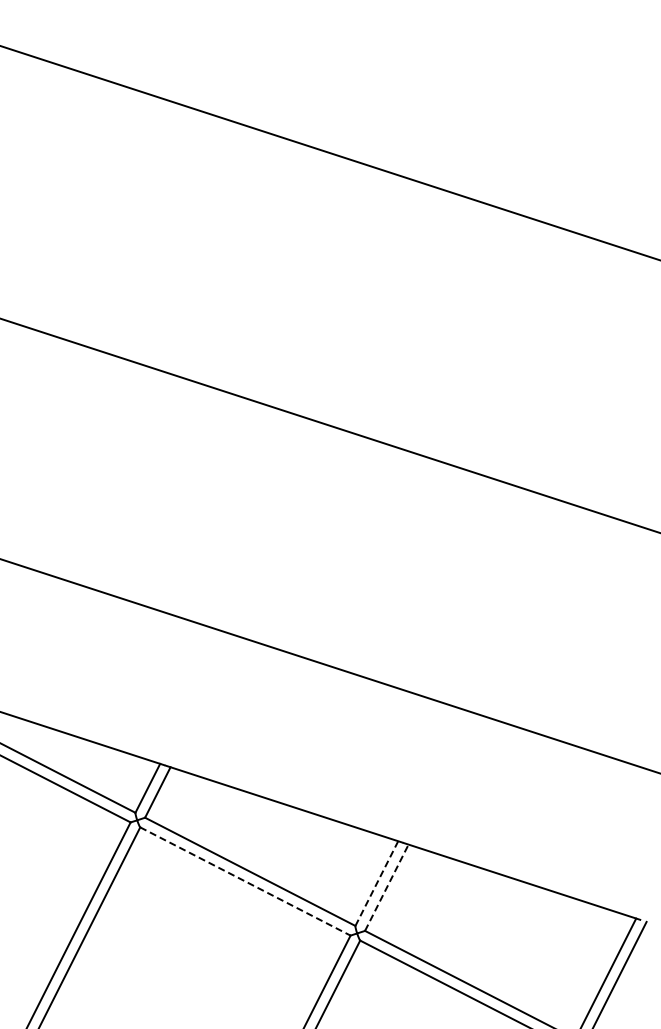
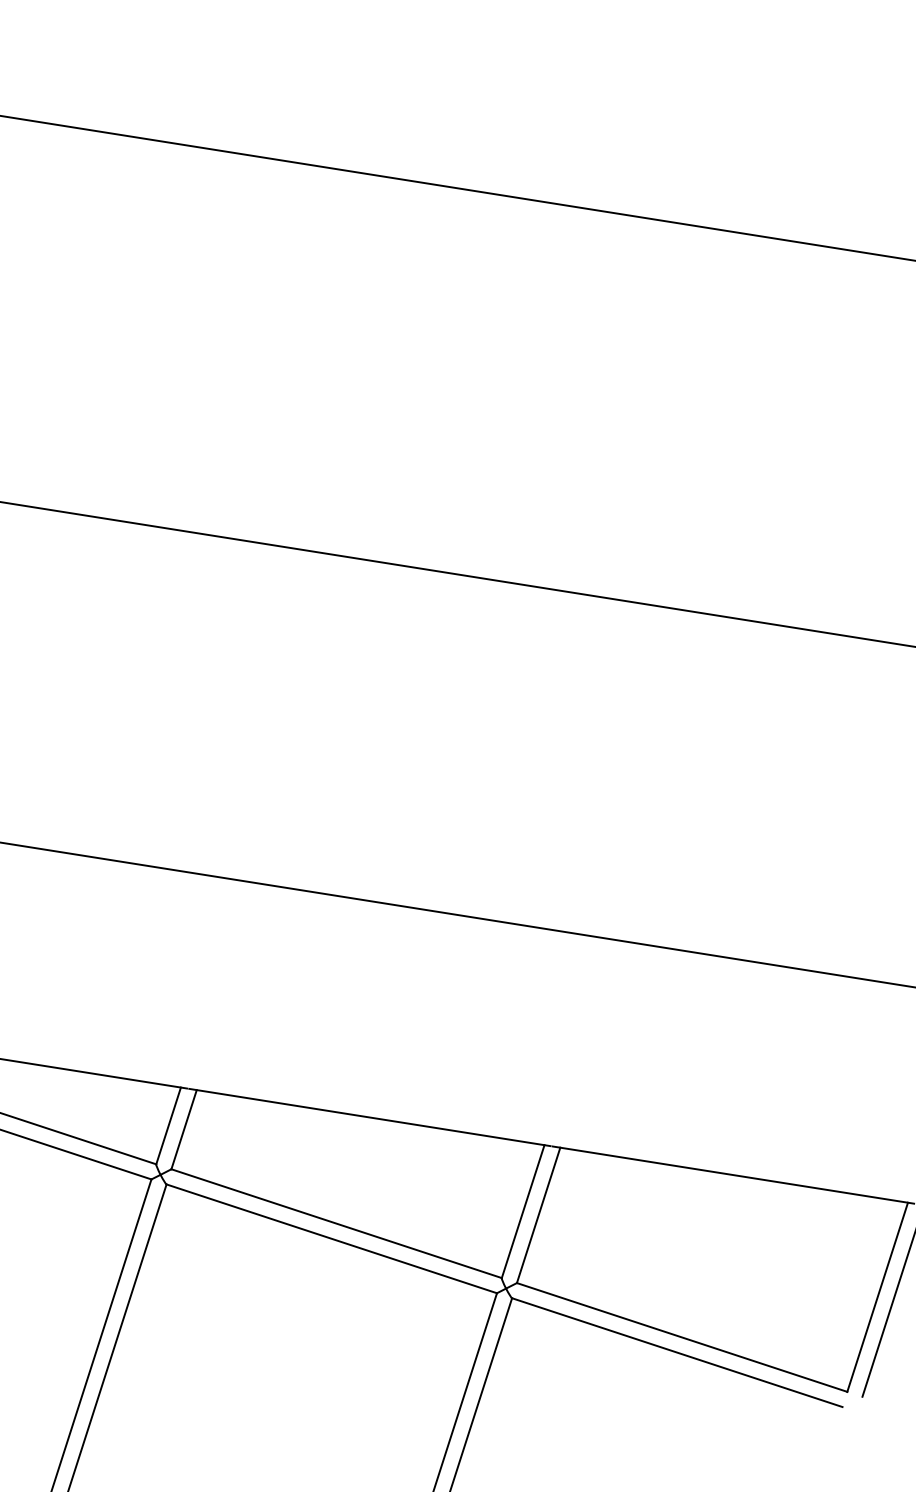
line: (245, 881) -> (331, 1238), dashed -> solid
line: (376, 883) -> (522, 1211), dashed -> solid
line: (387, 887) -> (539, 1214), dashed -> solid

